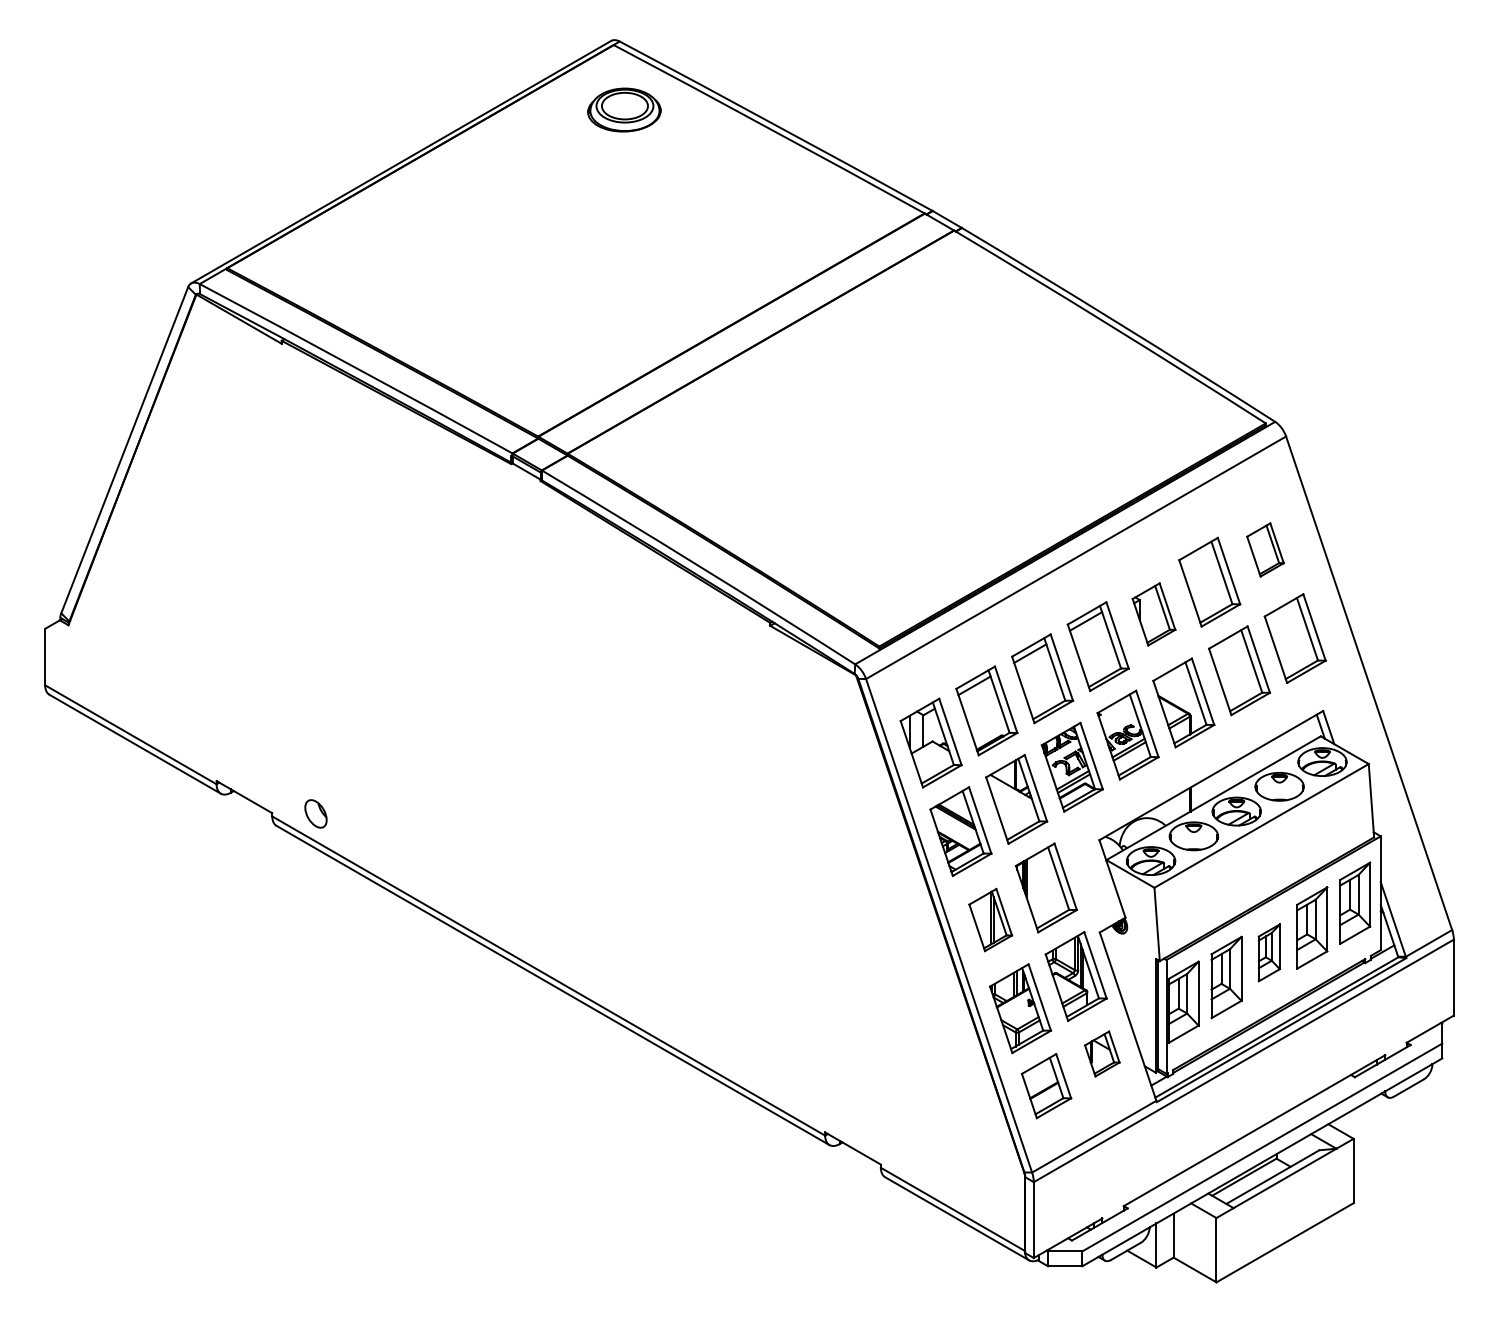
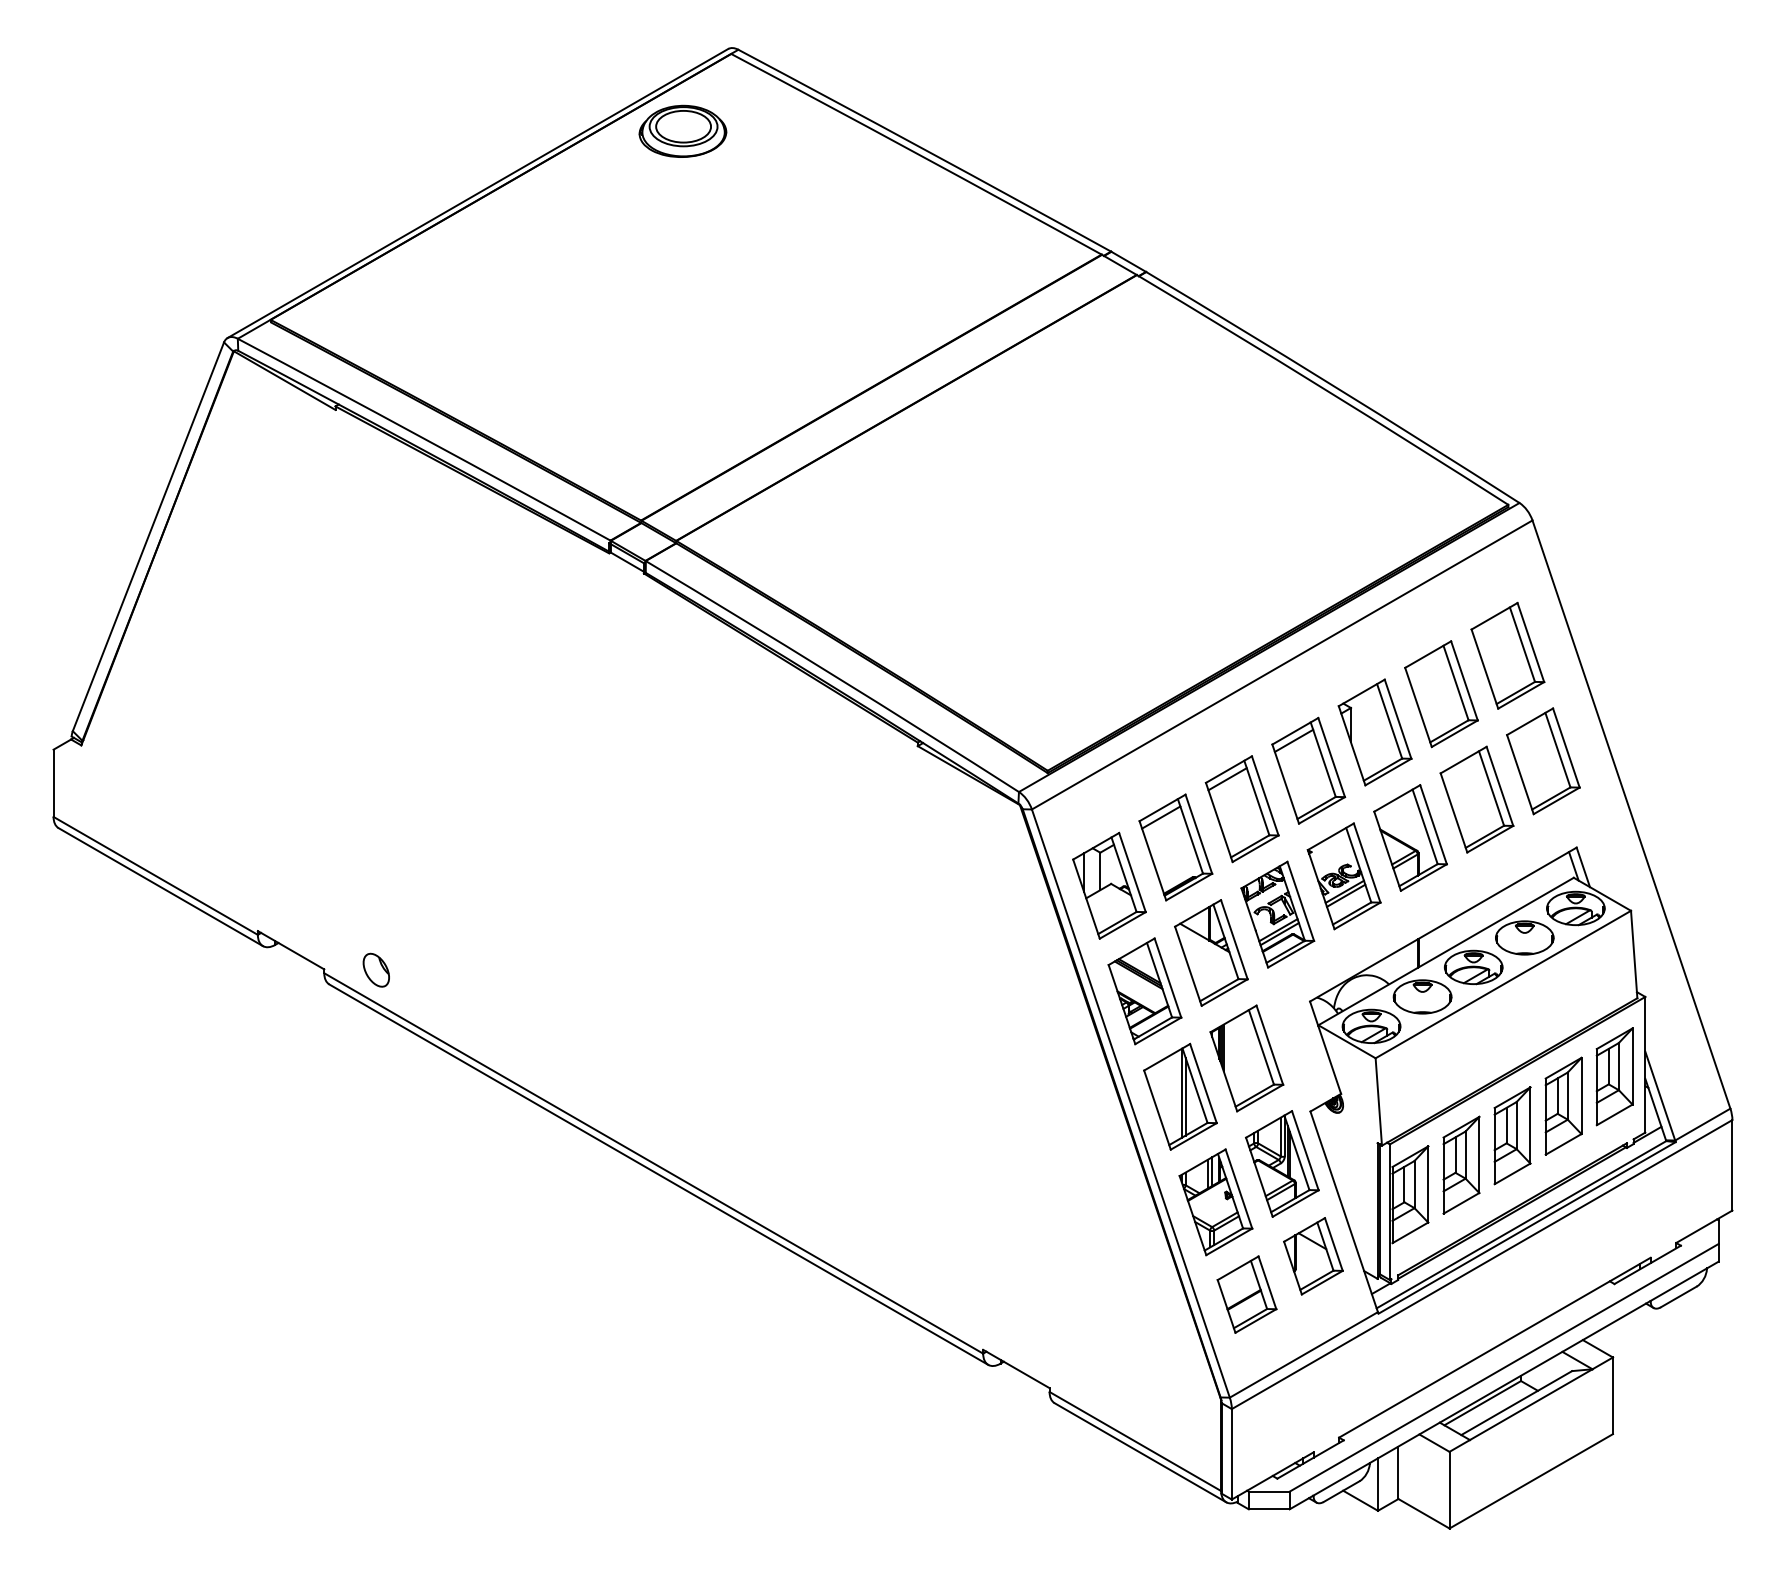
part: (624, 109) -> (682, 130), moved
part: (1265, 549) -> (1507, 655), size x1.67
part: (1153, 614) -> (1374, 732), size x1.43
part: (990, 919) -> (1180, 1096), size x1.43
part: (1269, 952) -> (1512, 1135), size x1.43
part: (1102, 1054) -> (1313, 1256), size x1.43

